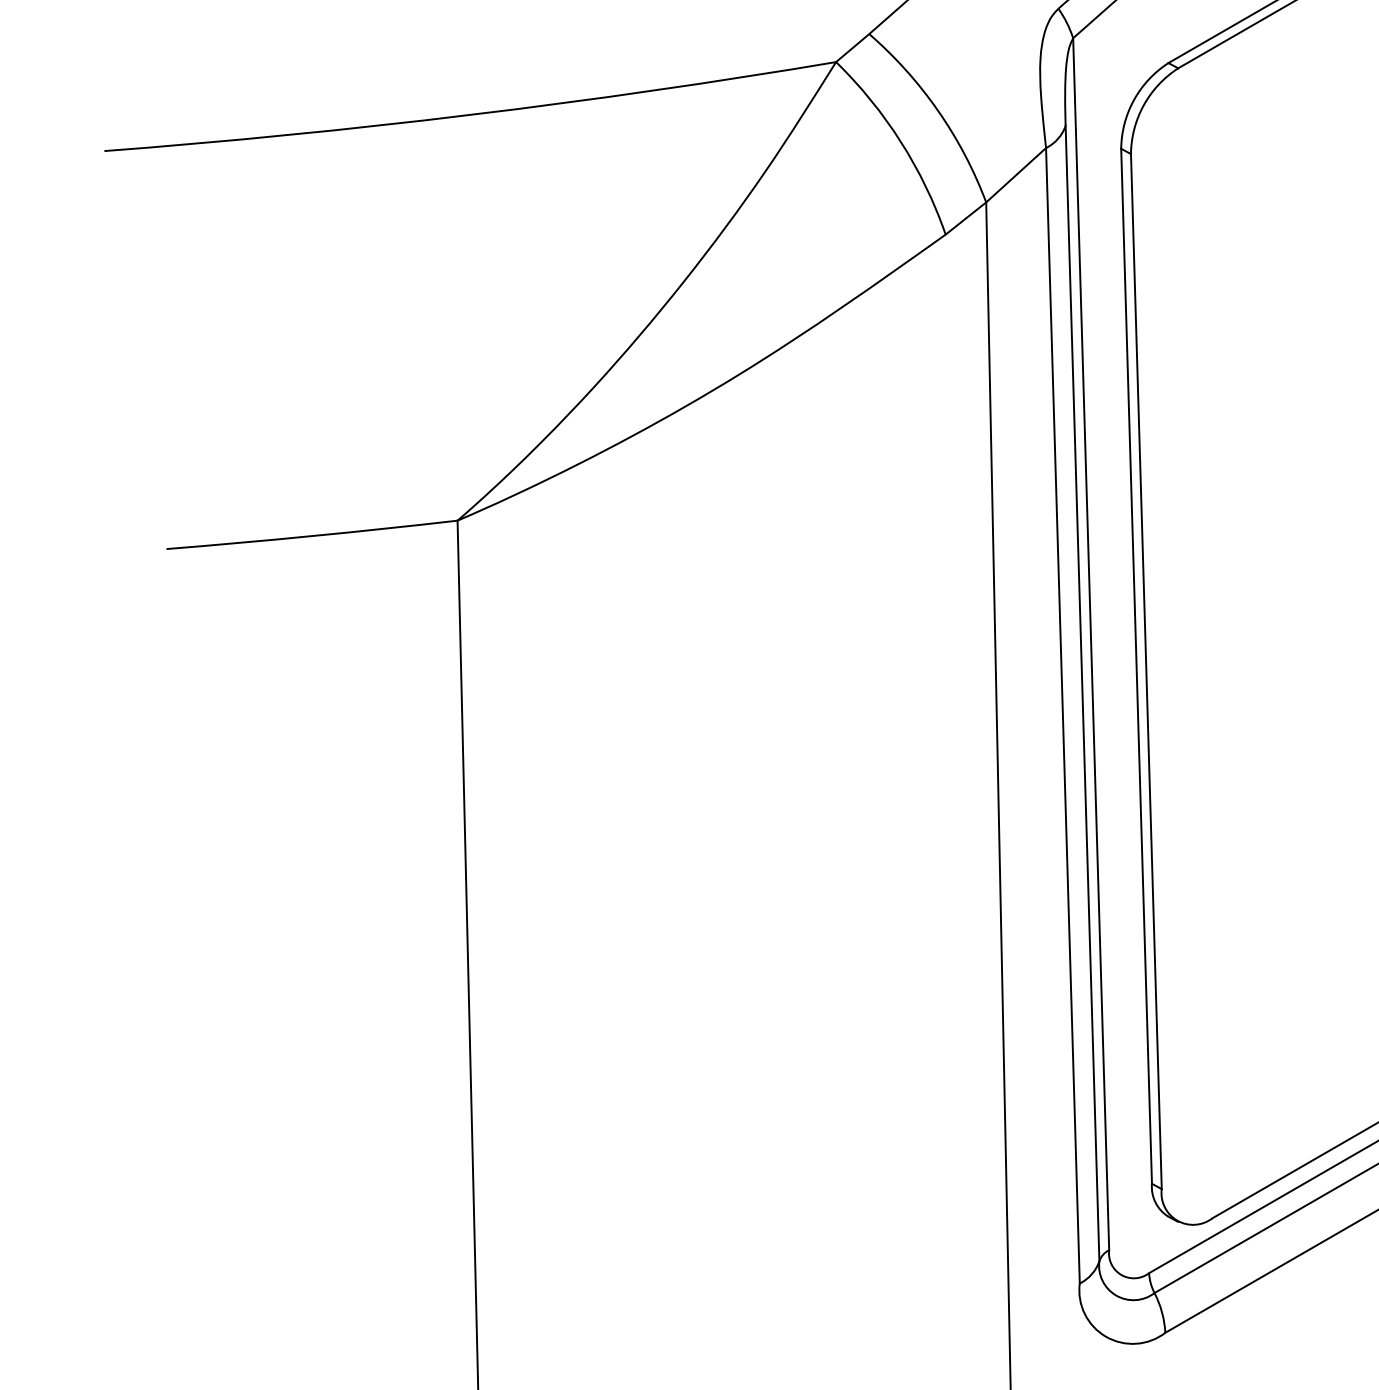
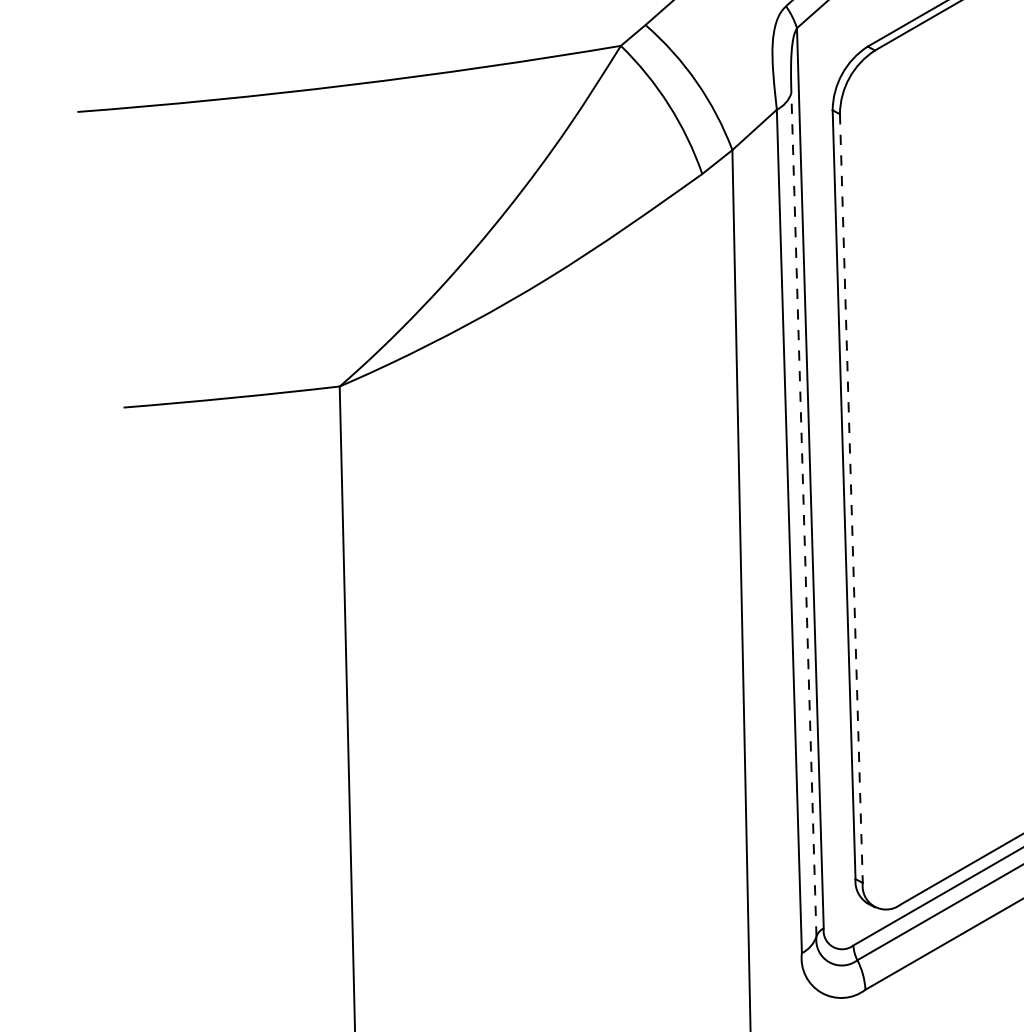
line: (1146, 671) -> (851, 498), solid -> dashed
line: (1082, 693) -> (803, 514), solid -> dashed

